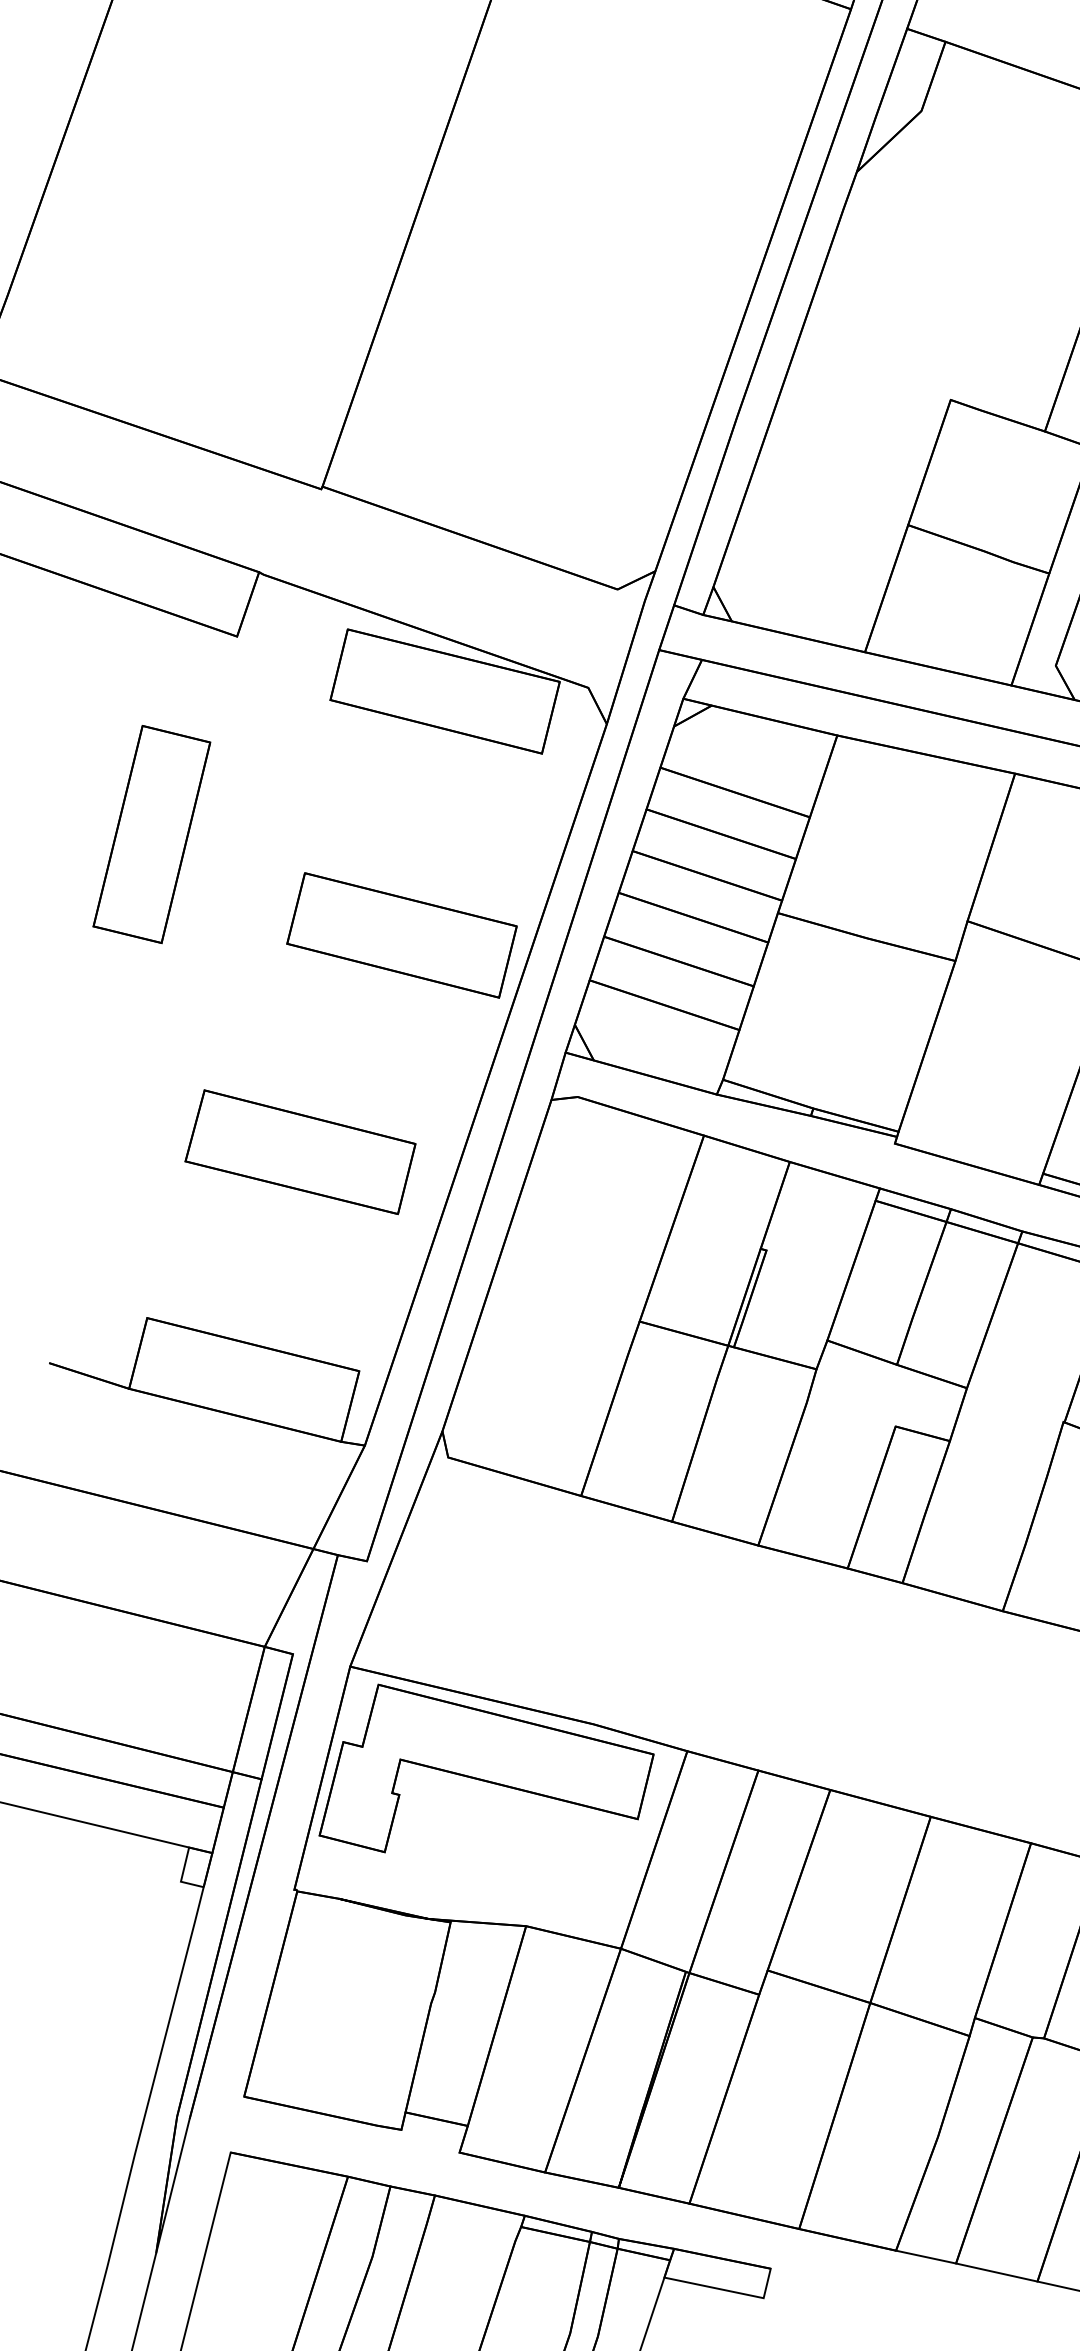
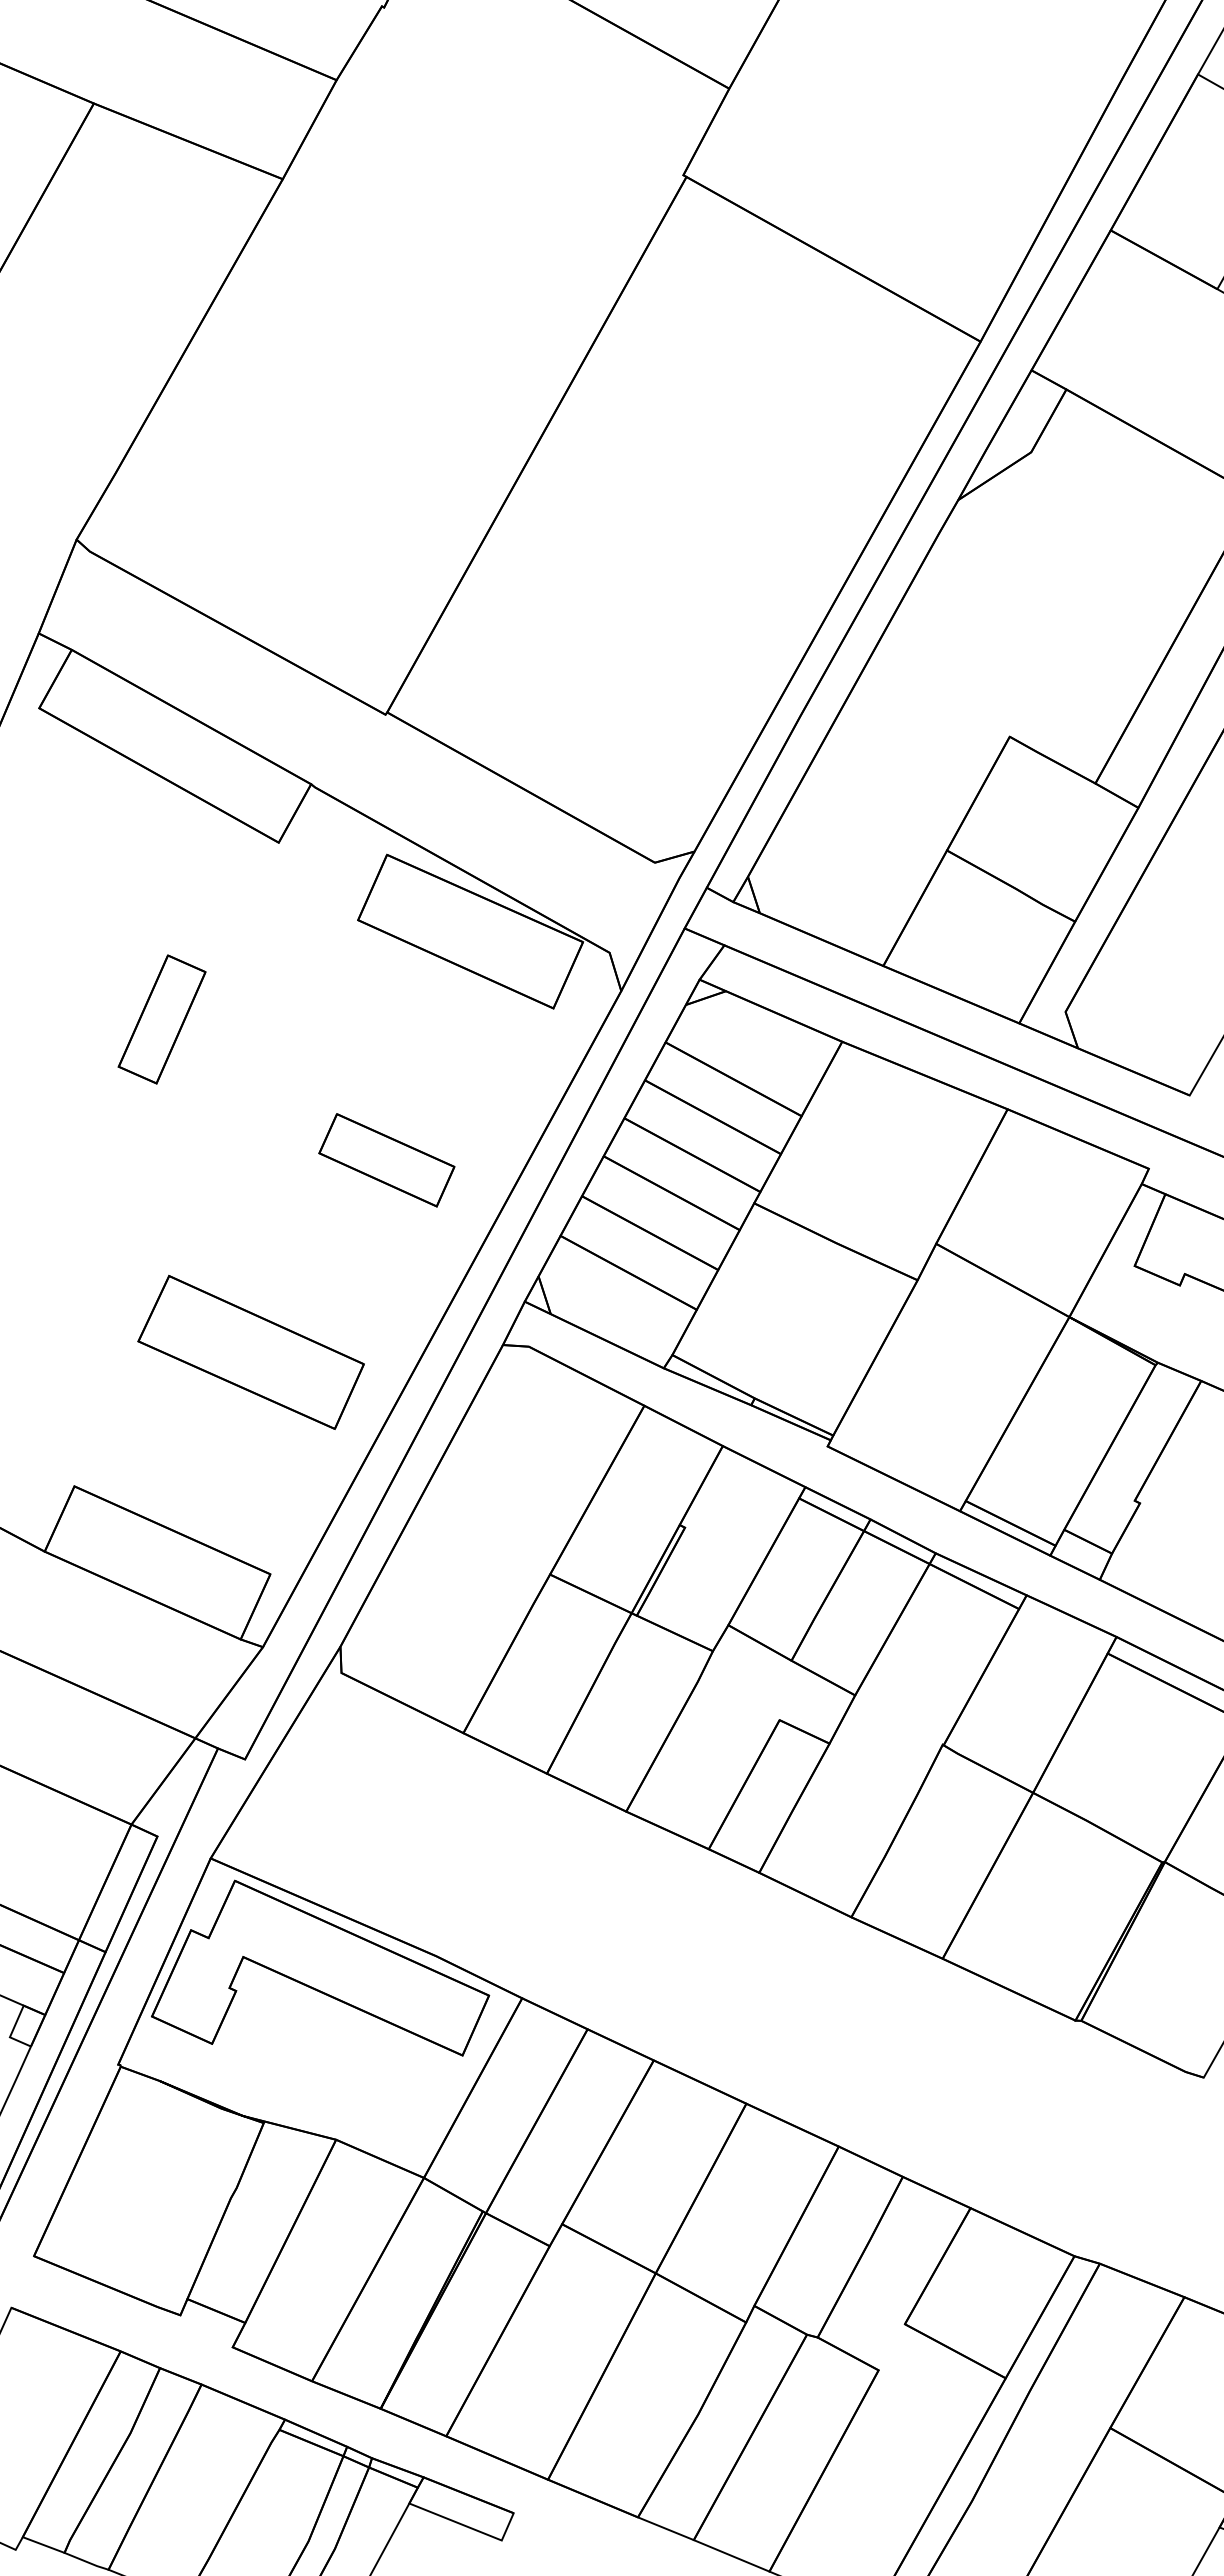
part: (151, 834) -> (161, 1019), size x0.6
part: (401, 935) -> (386, 1160), size x0.6

